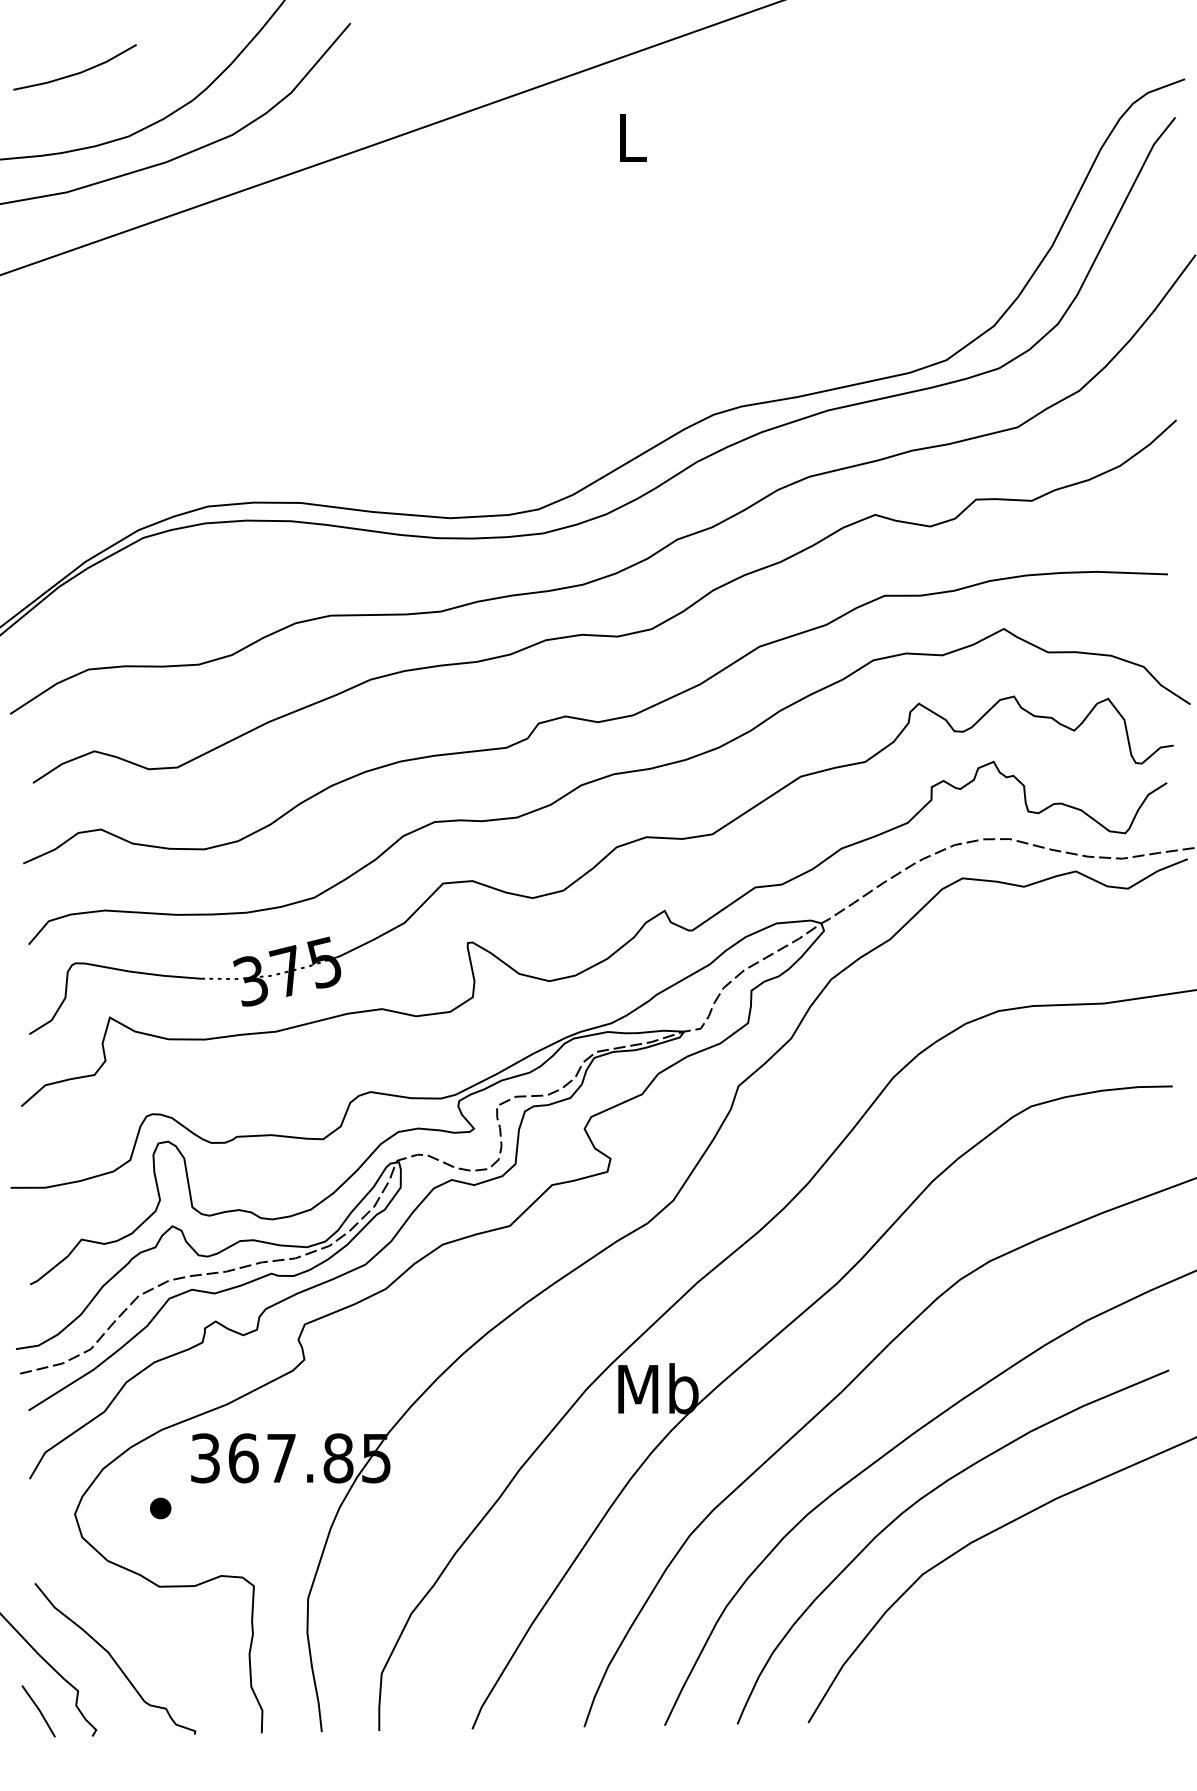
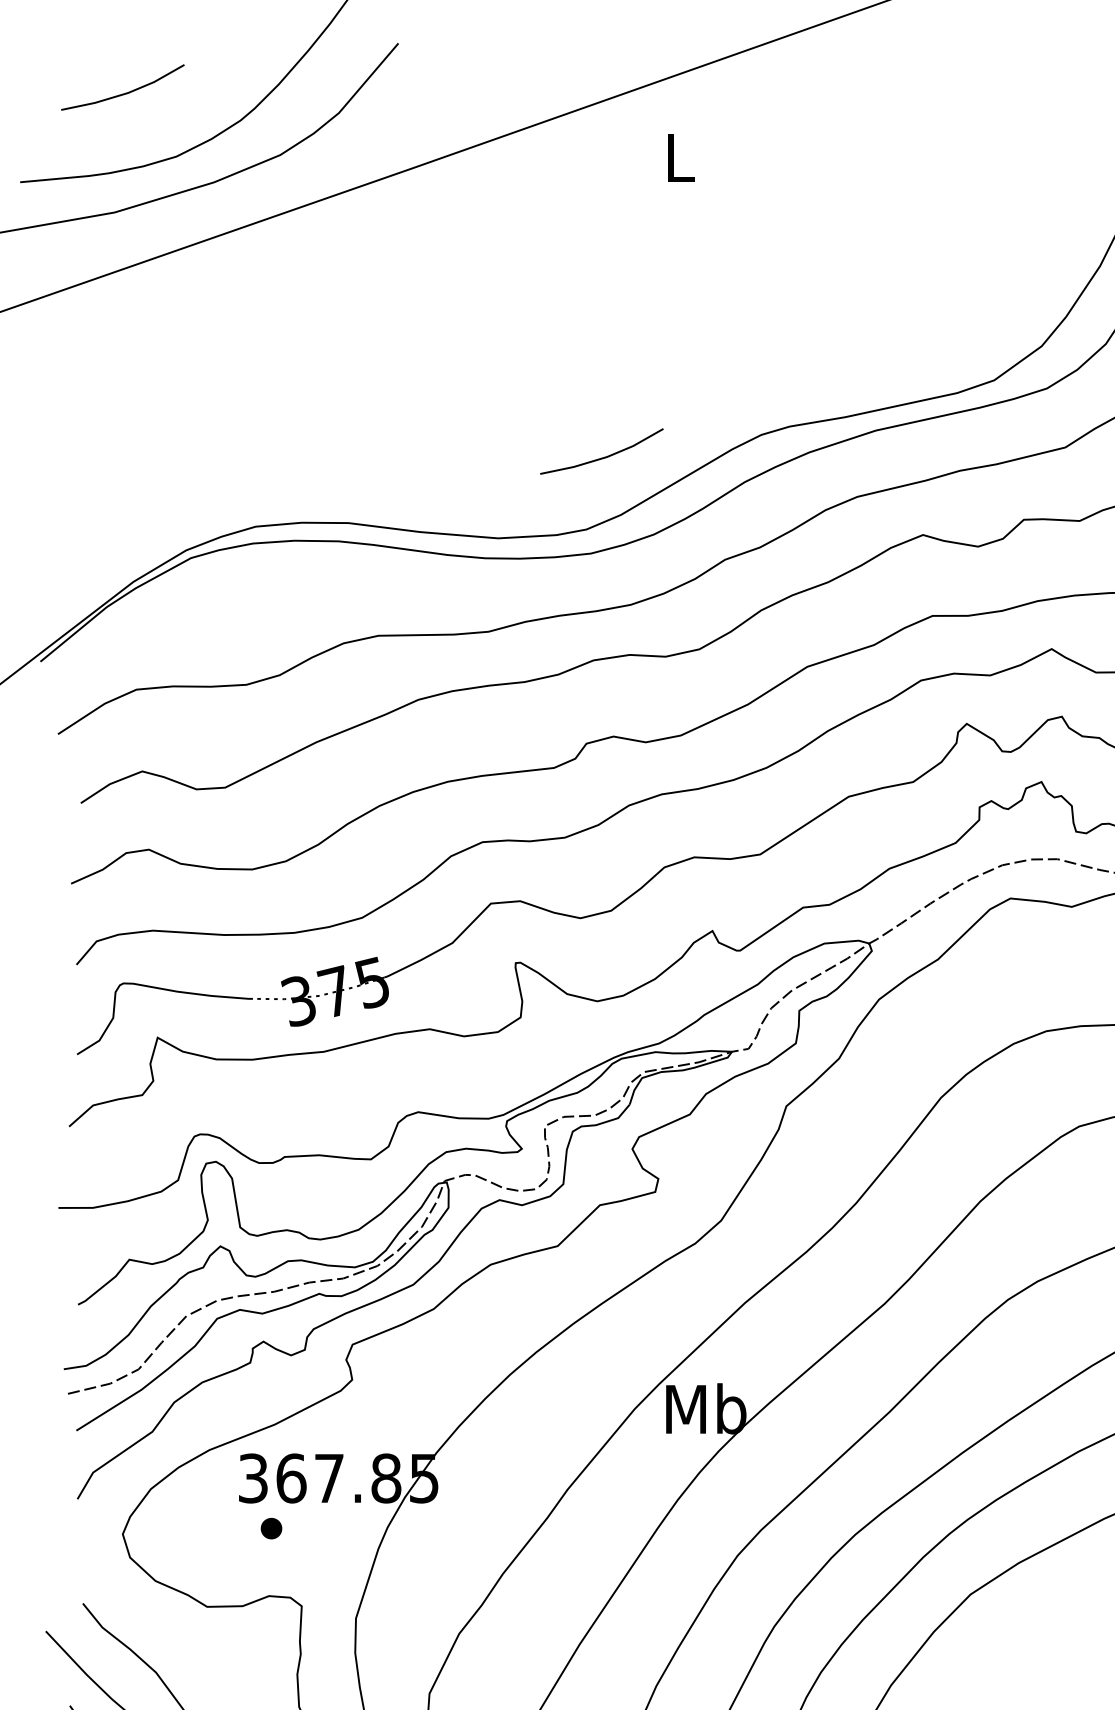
line: (556, 436) -> (604, 456), added
part: (160, 1508) -> (271, 1528), moved

